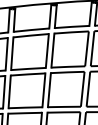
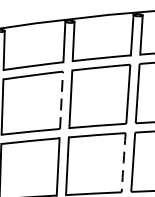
line: (47, 50) -> (61, 99), solid -> dashed
arc: (82, 89) -> (123, 163), solid -> dashed

